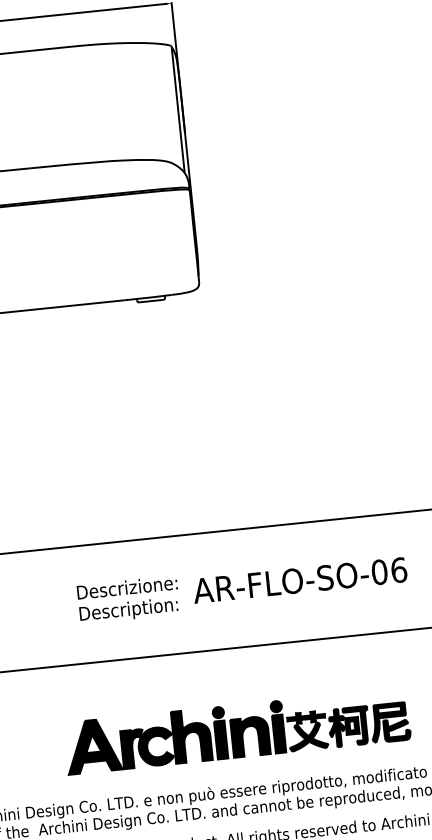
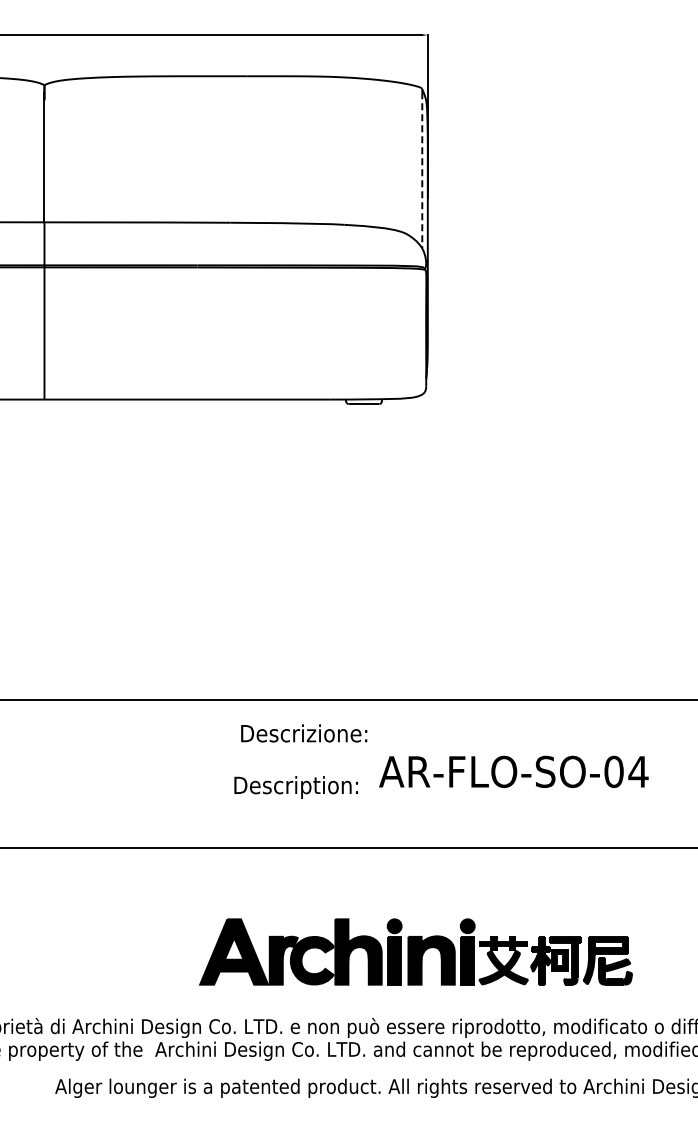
line: (178, 111) -> (422, 170), solid -> dashed
text: (399, 569) -> (638, 771), AR-FLO-SO-06 -> AR-FLO-SO-04
text: (127, 587) -> (304, 733), moved

